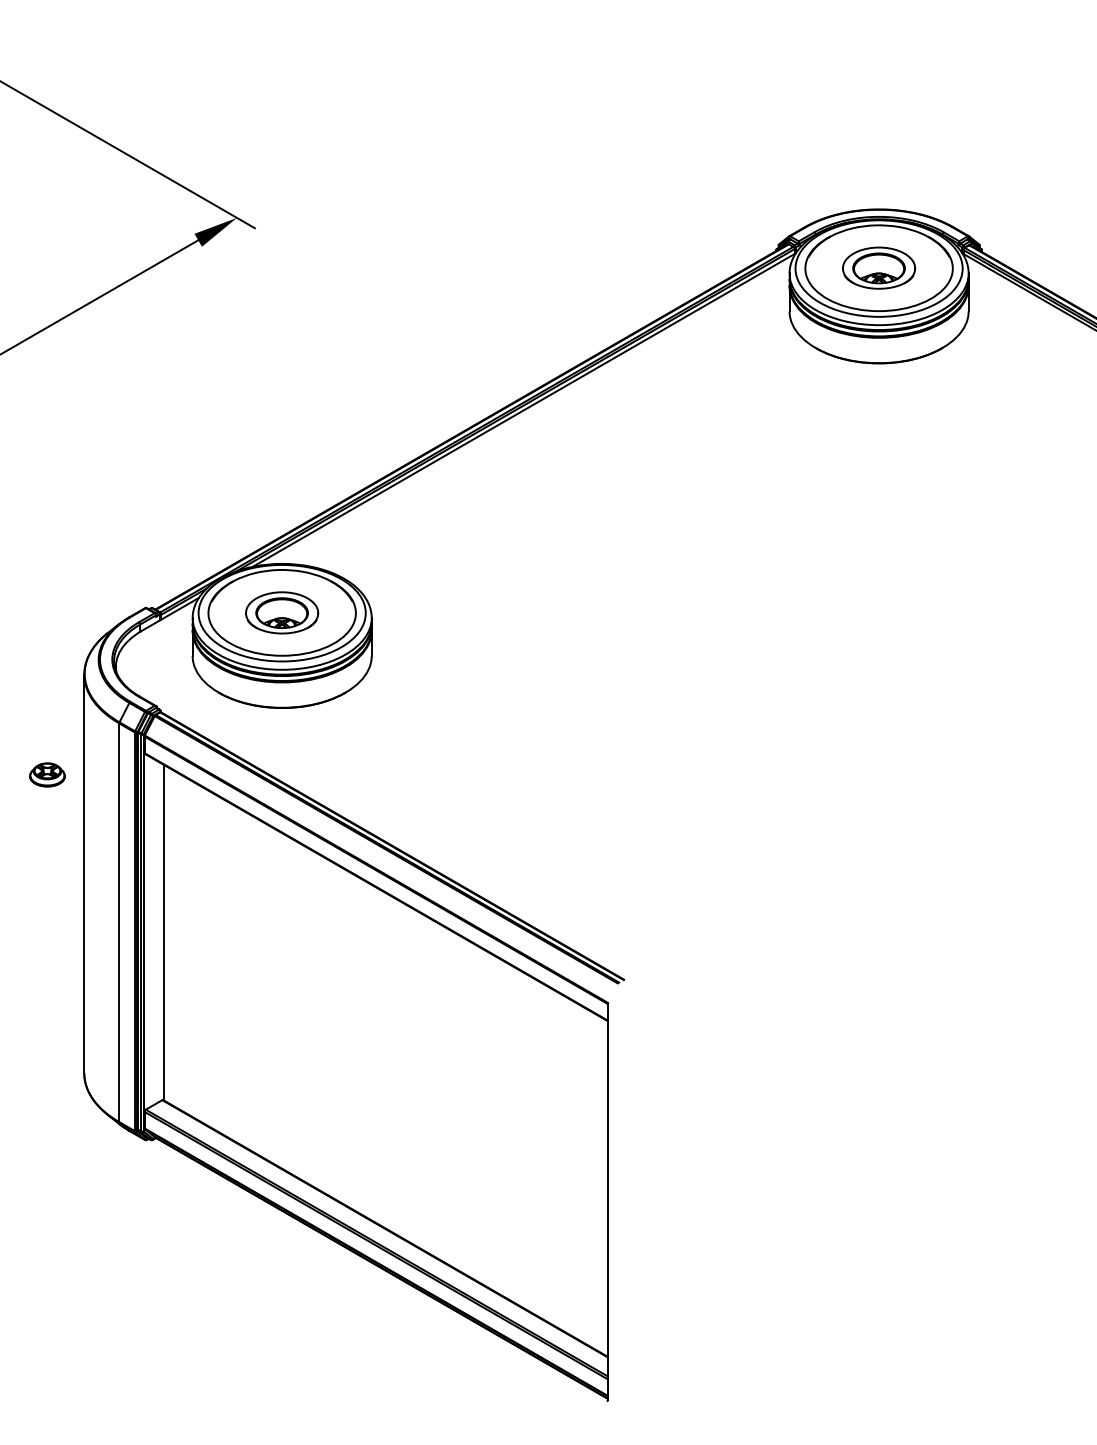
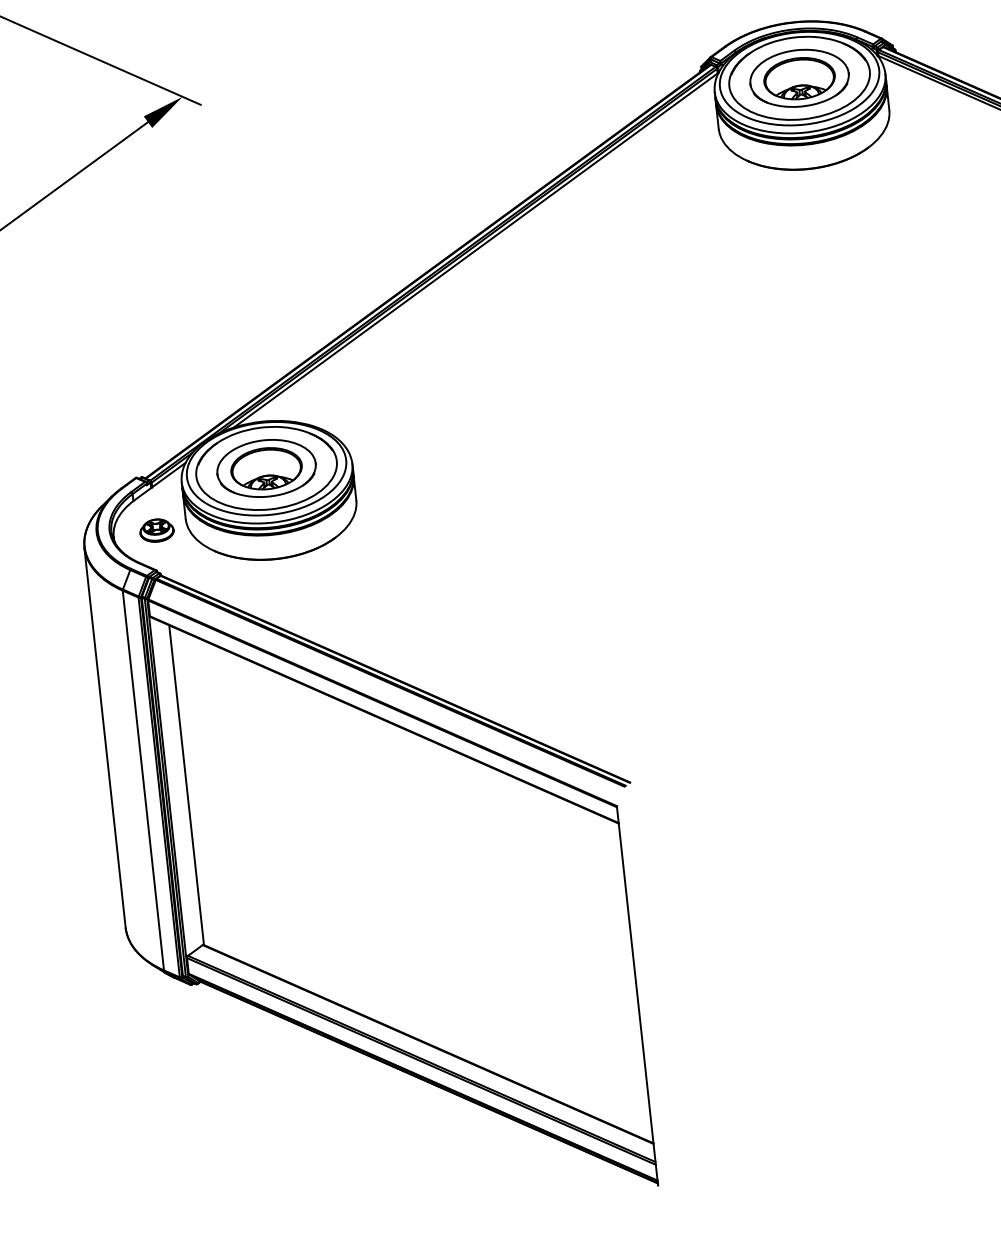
part: (878, 267) -> (798, 77), size x1.43
part: (281, 612) -> (265, 468), size x1.43
part: (47, 774) -> (156, 530), moved

